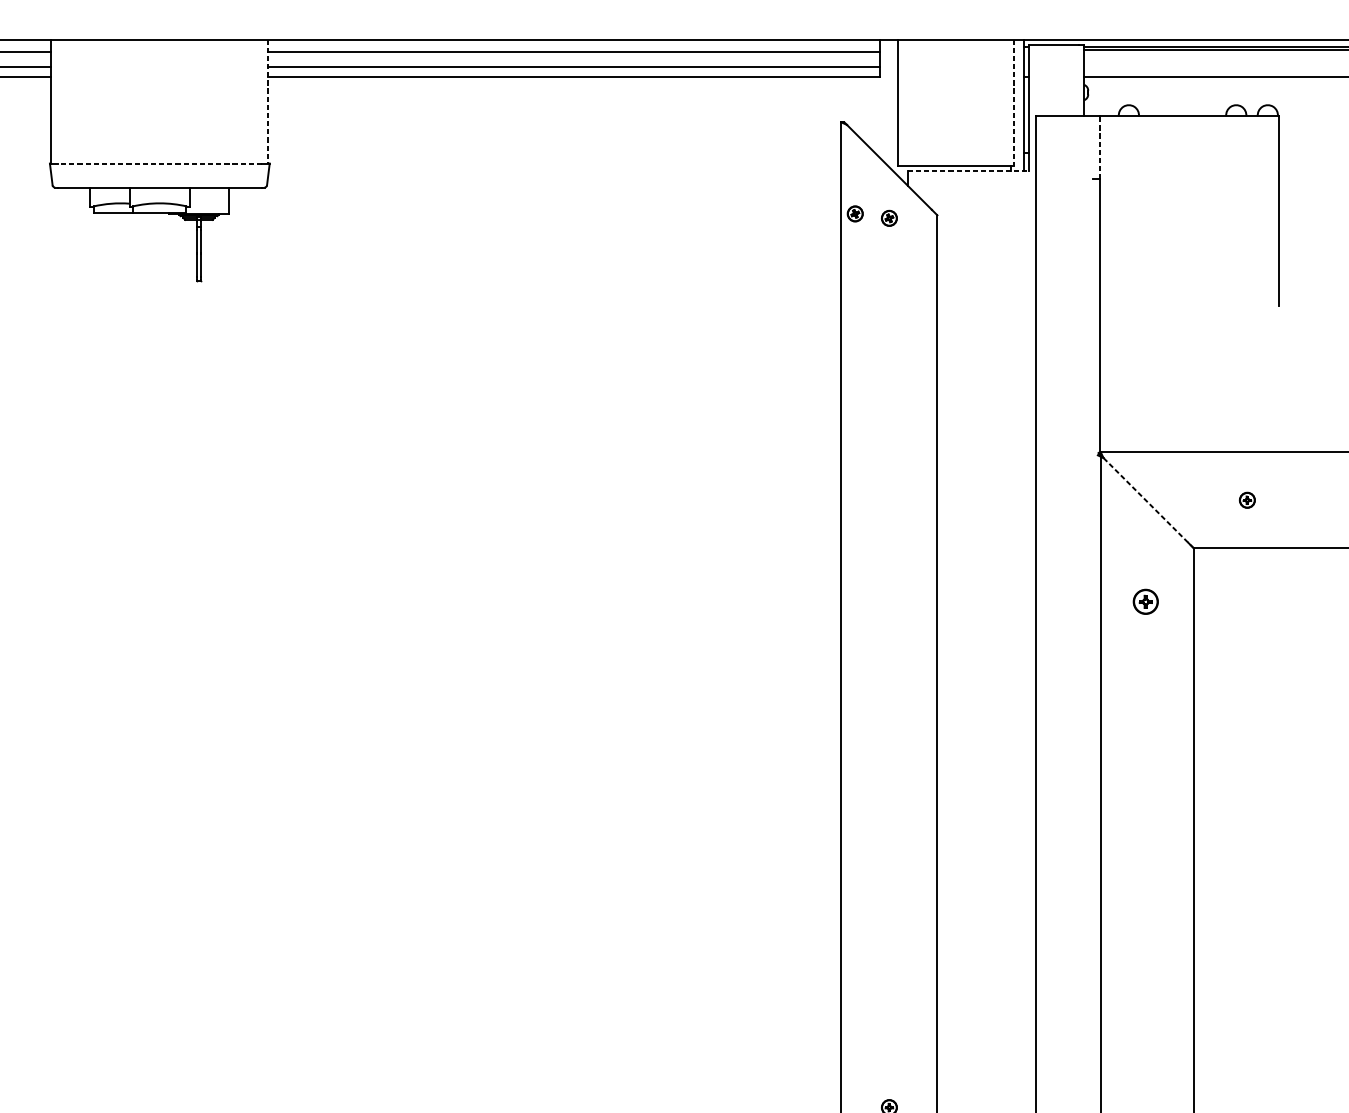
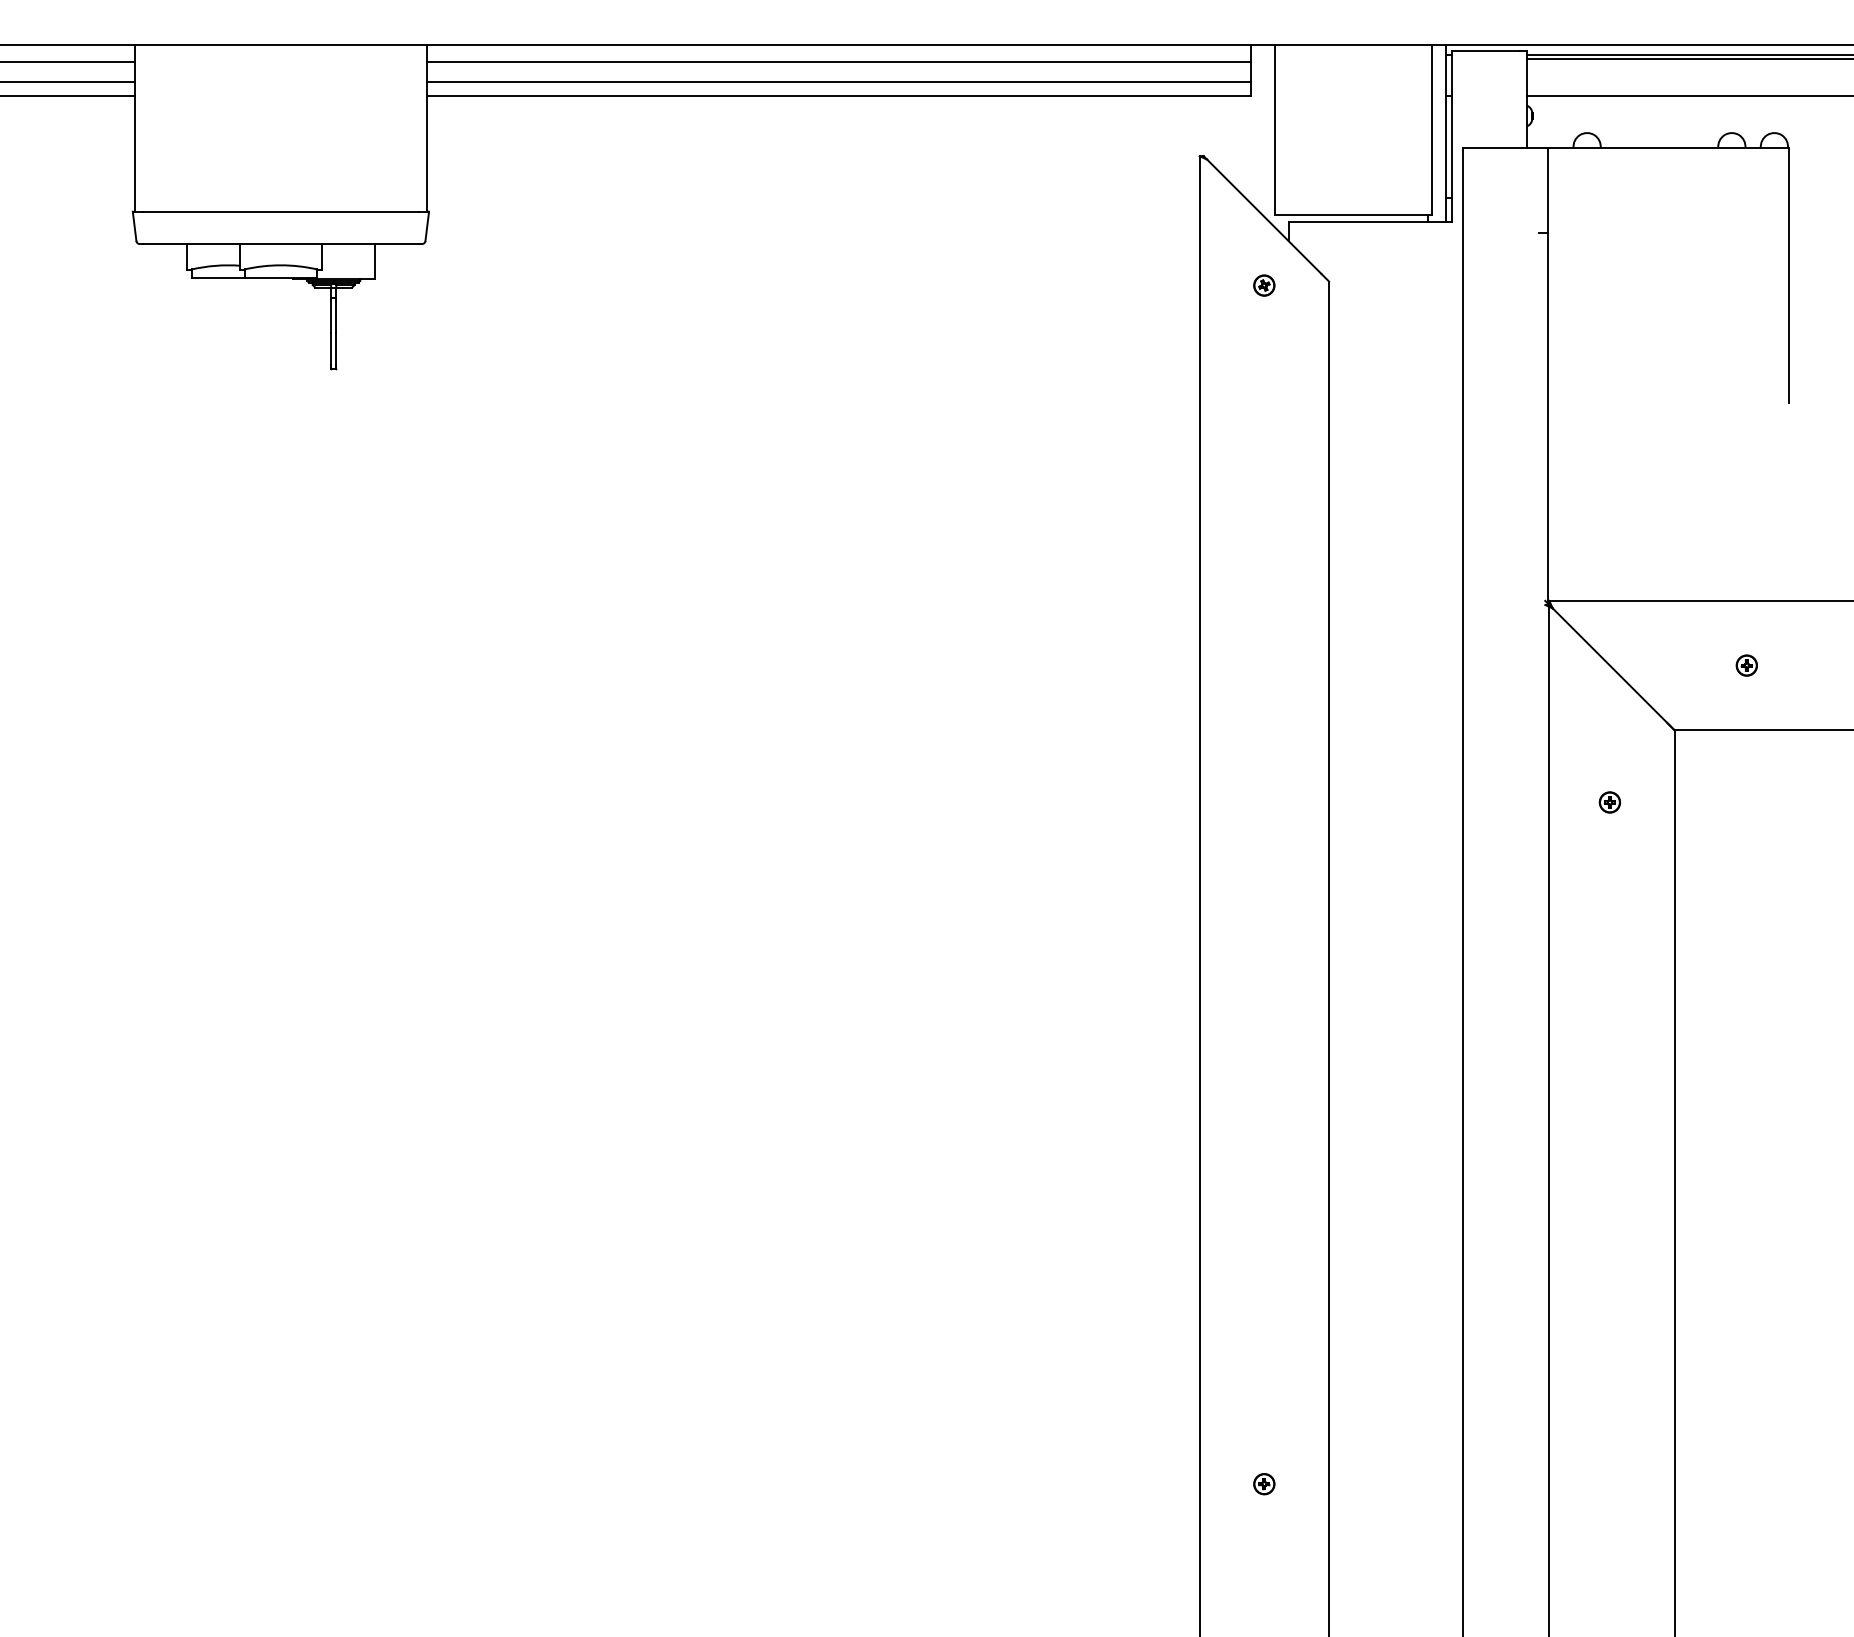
line: (268, 101) -> (427, 128), dashed -> solid
line: (1013, 103) -> (1431, 130), dashed -> solid
line: (1099, 147) -> (1547, 190), dashed -> solid
line: (159, 163) -> (280, 211), dashed -> solid
line: (968, 170) -> (1370, 221), dashed -> solid
part: (855, 213) -> (1218, 279), removed
line: (1146, 500) -> (1610, 665), dashed -> solid
part: (1145, 601) -> (1609, 802), size x0.62

